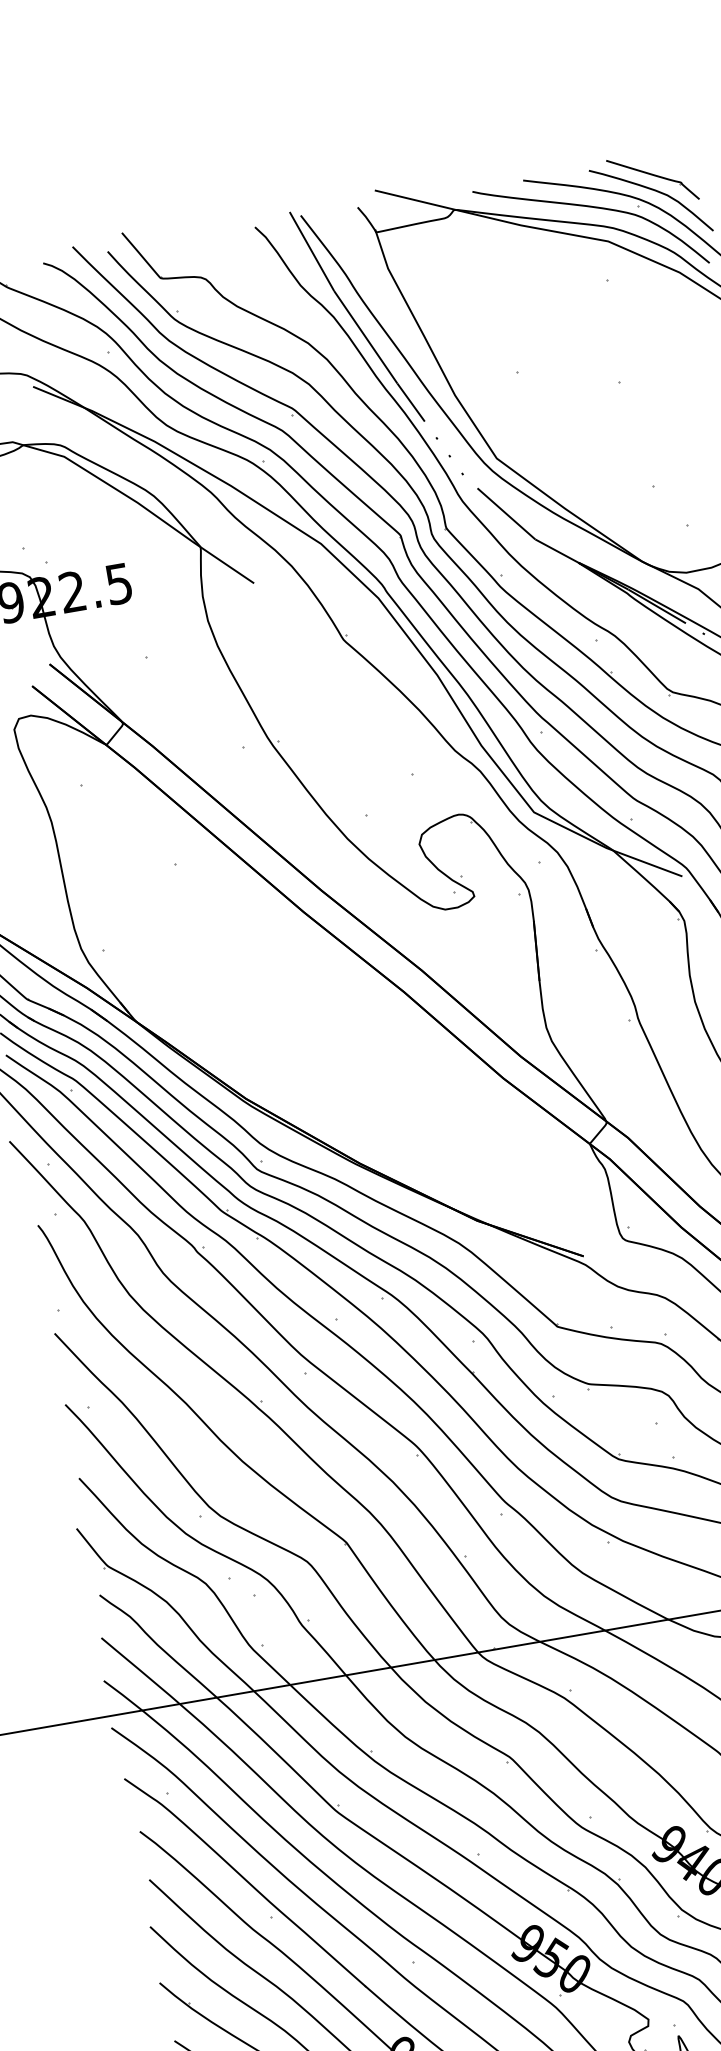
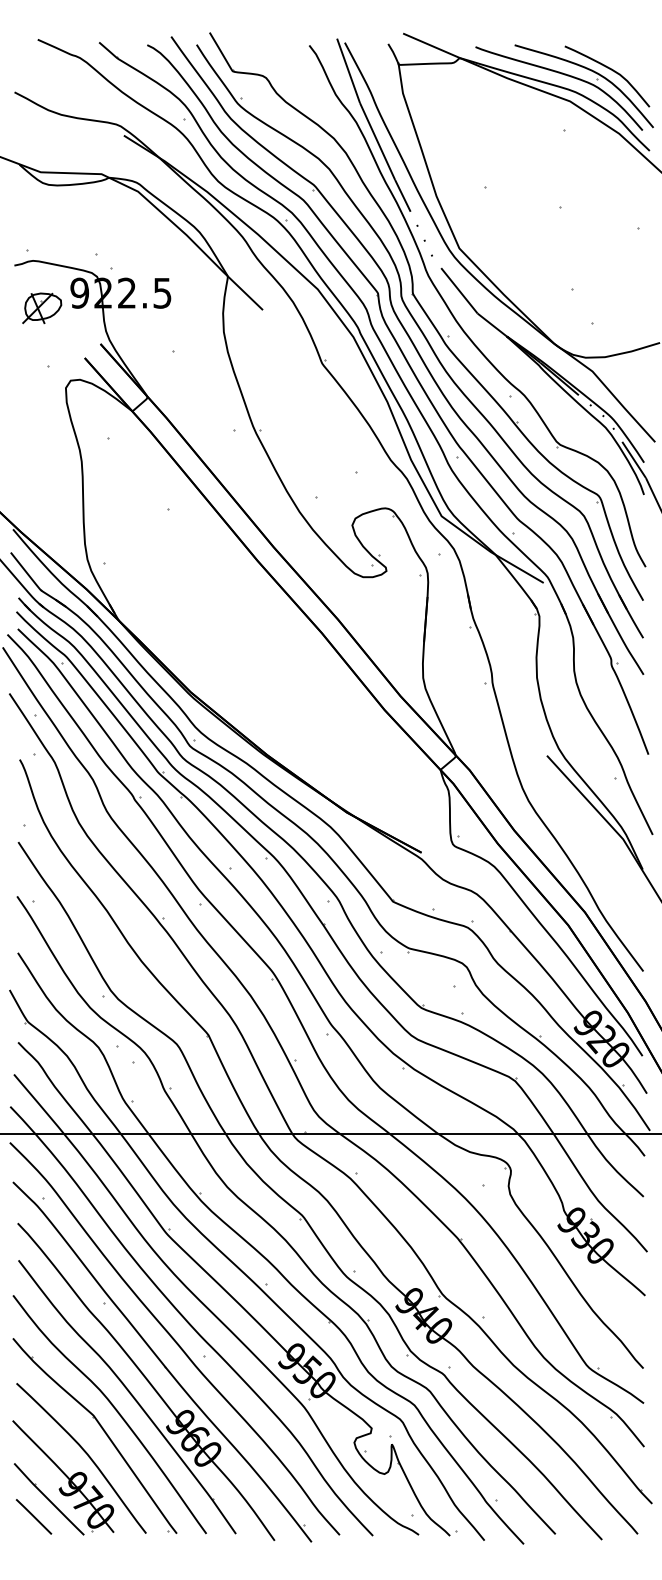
part: (651, 180) -> (610, 61), removed

